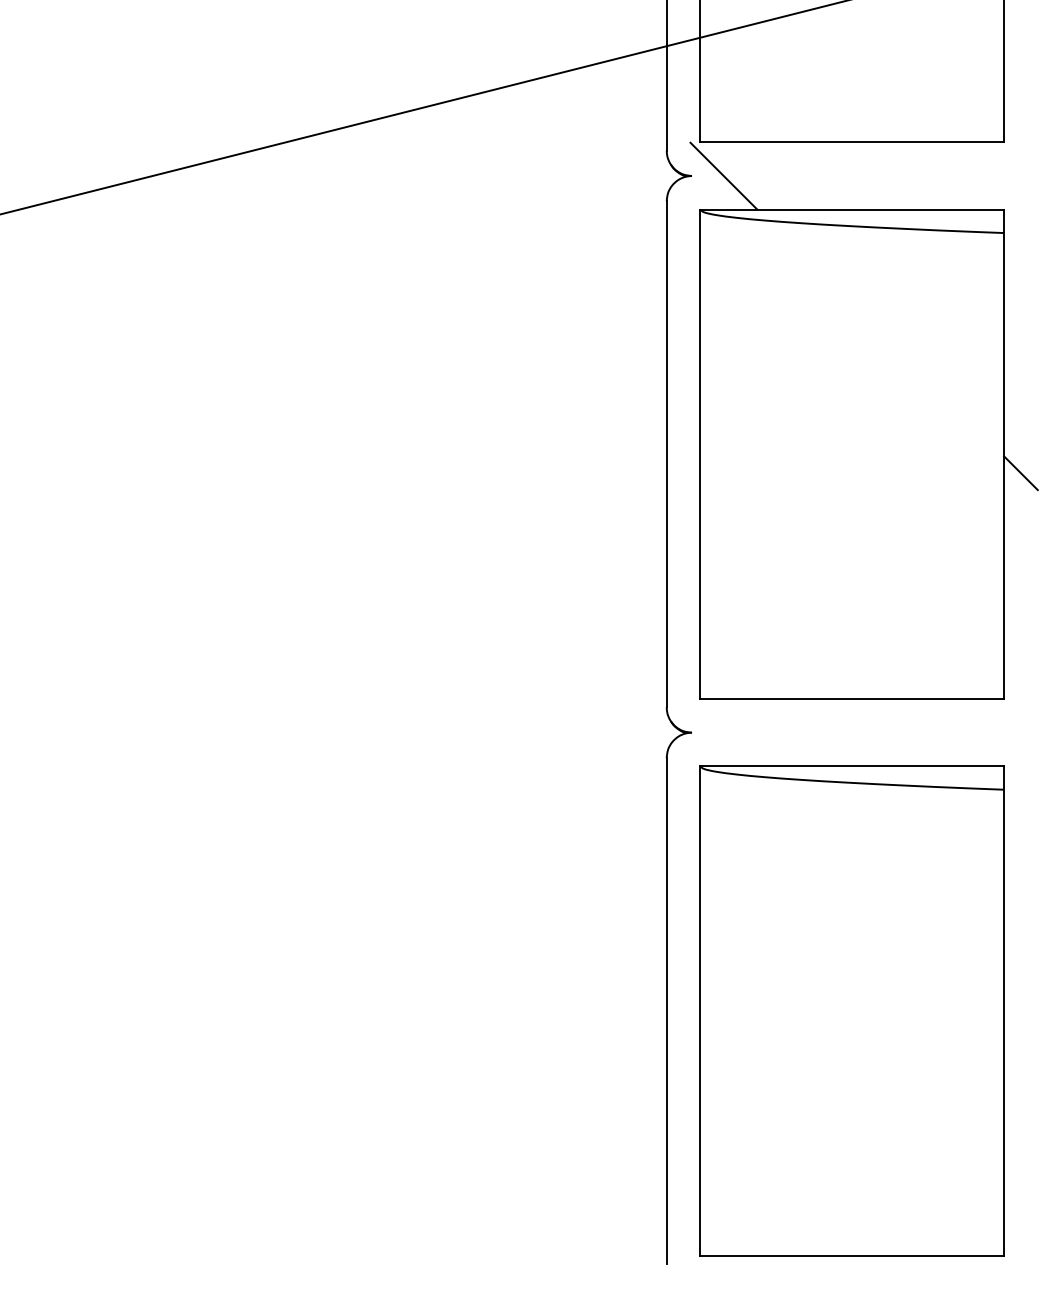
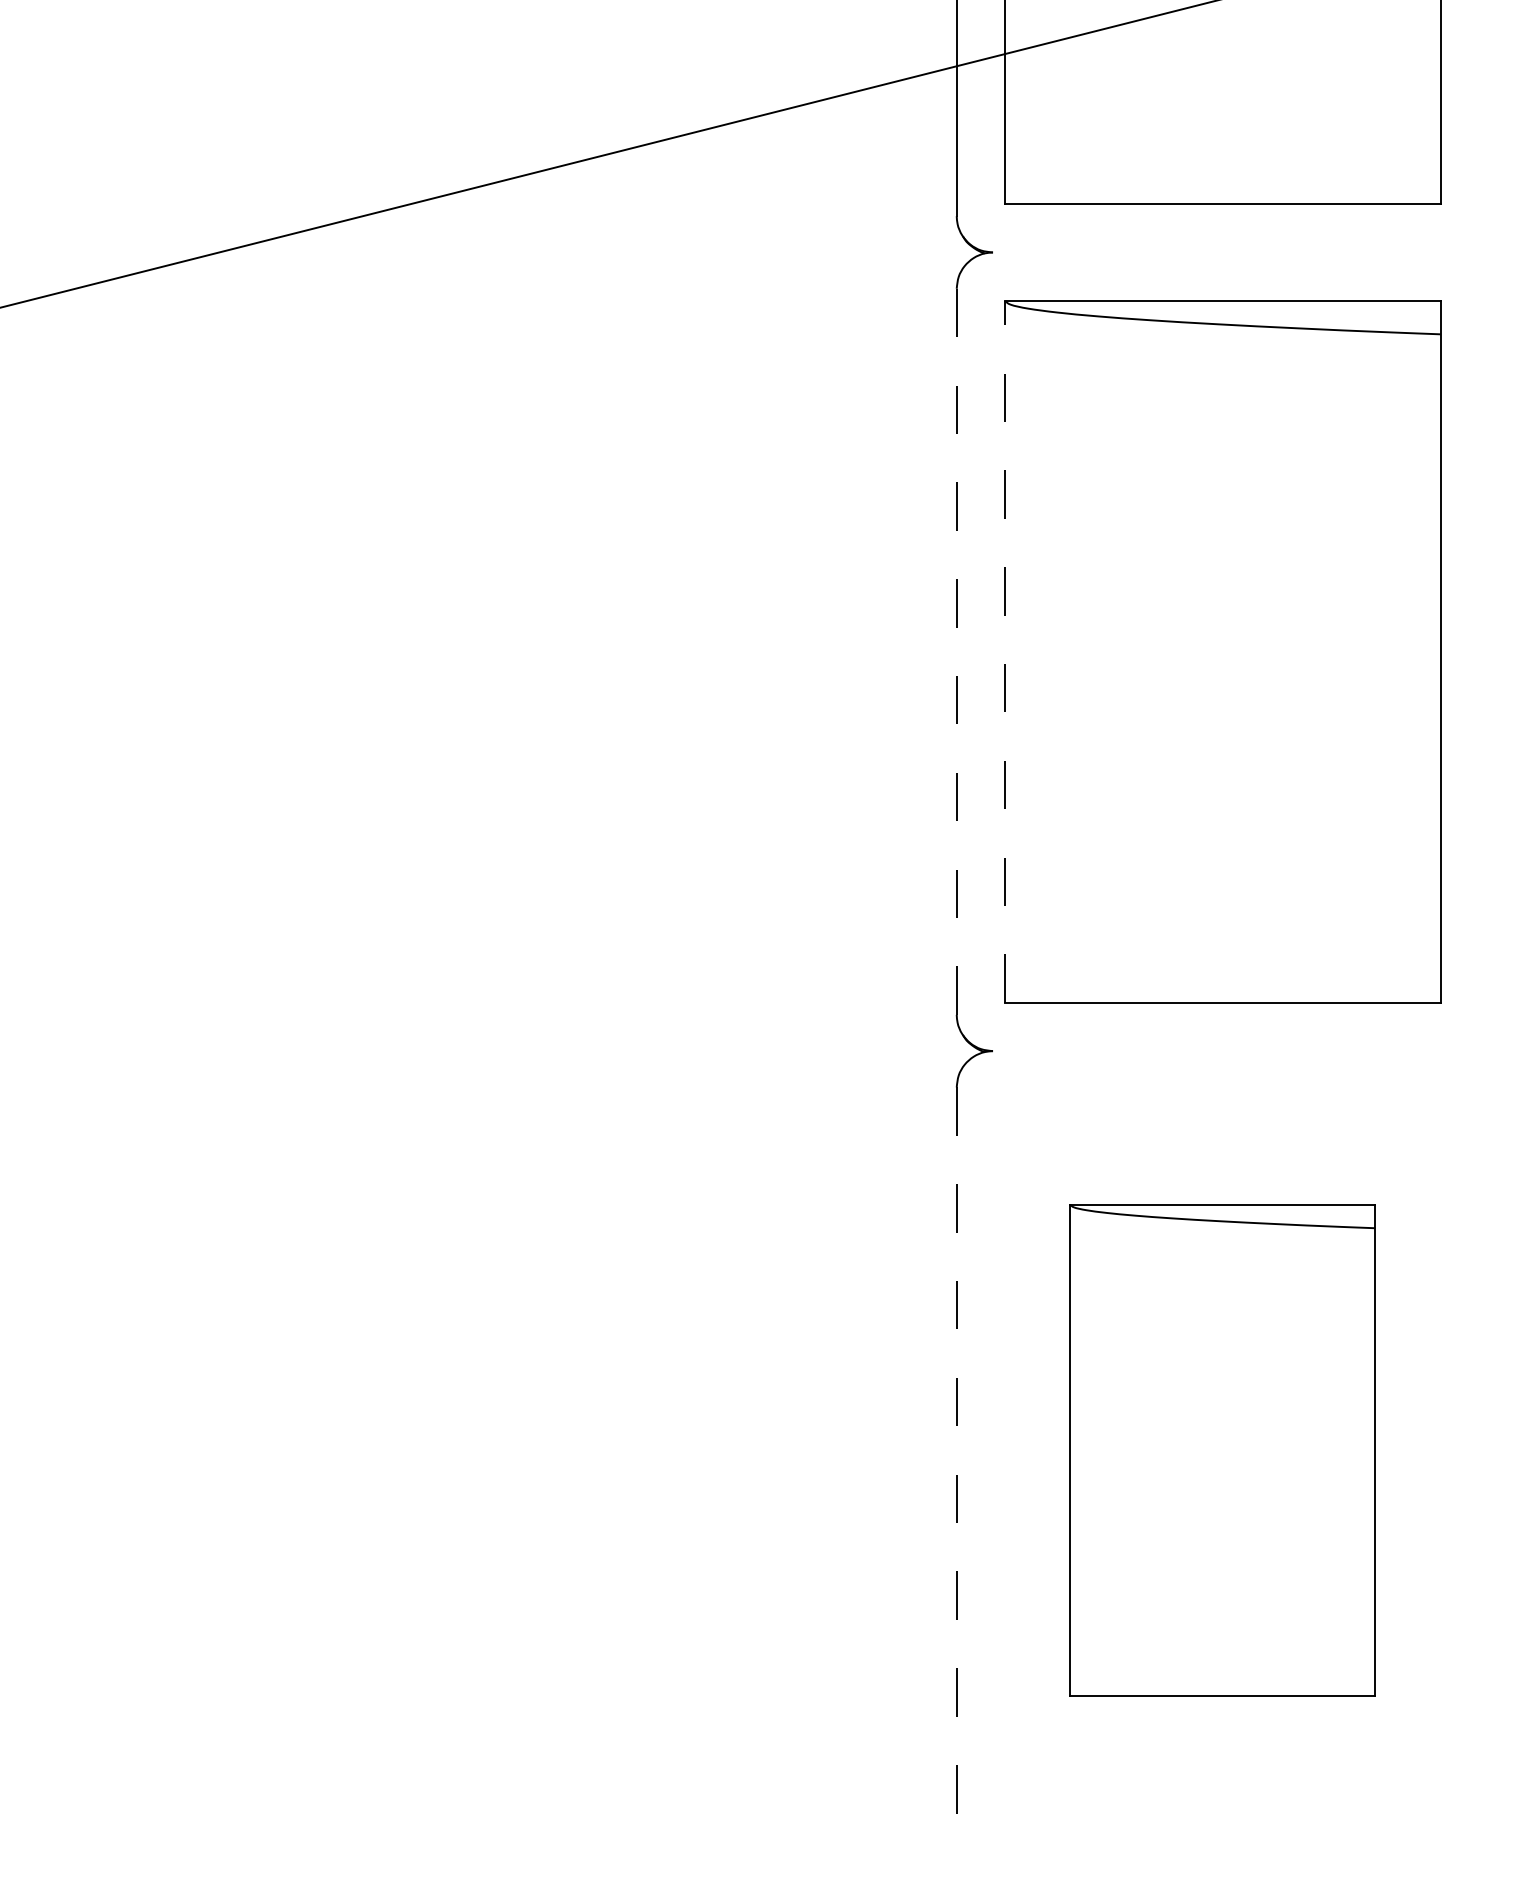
line: (723, 175) -> (1038, 251), removed
line: (666, 453) -> (956, 650), solid -> dashed
line: (700, 454) -> (1005, 652), solid -> dashed
line: (1020, 473) -> (1464, 679), removed
line: (666, 1010) -> (956, 1449), solid -> dashed
part: (851, 1010) -> (1221, 1449), size x0.7

